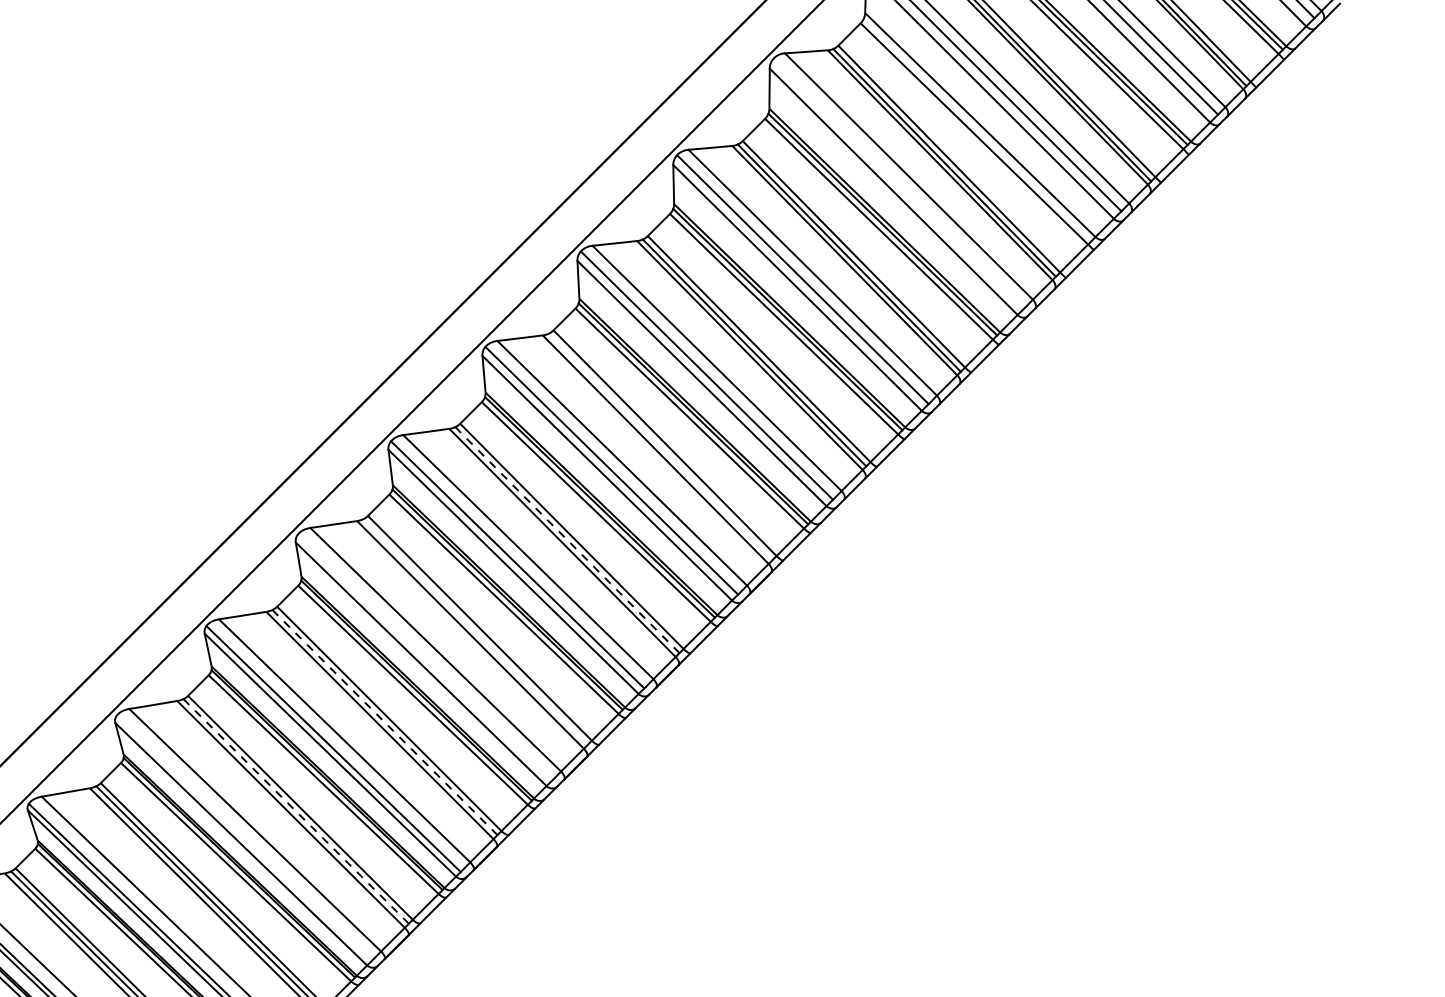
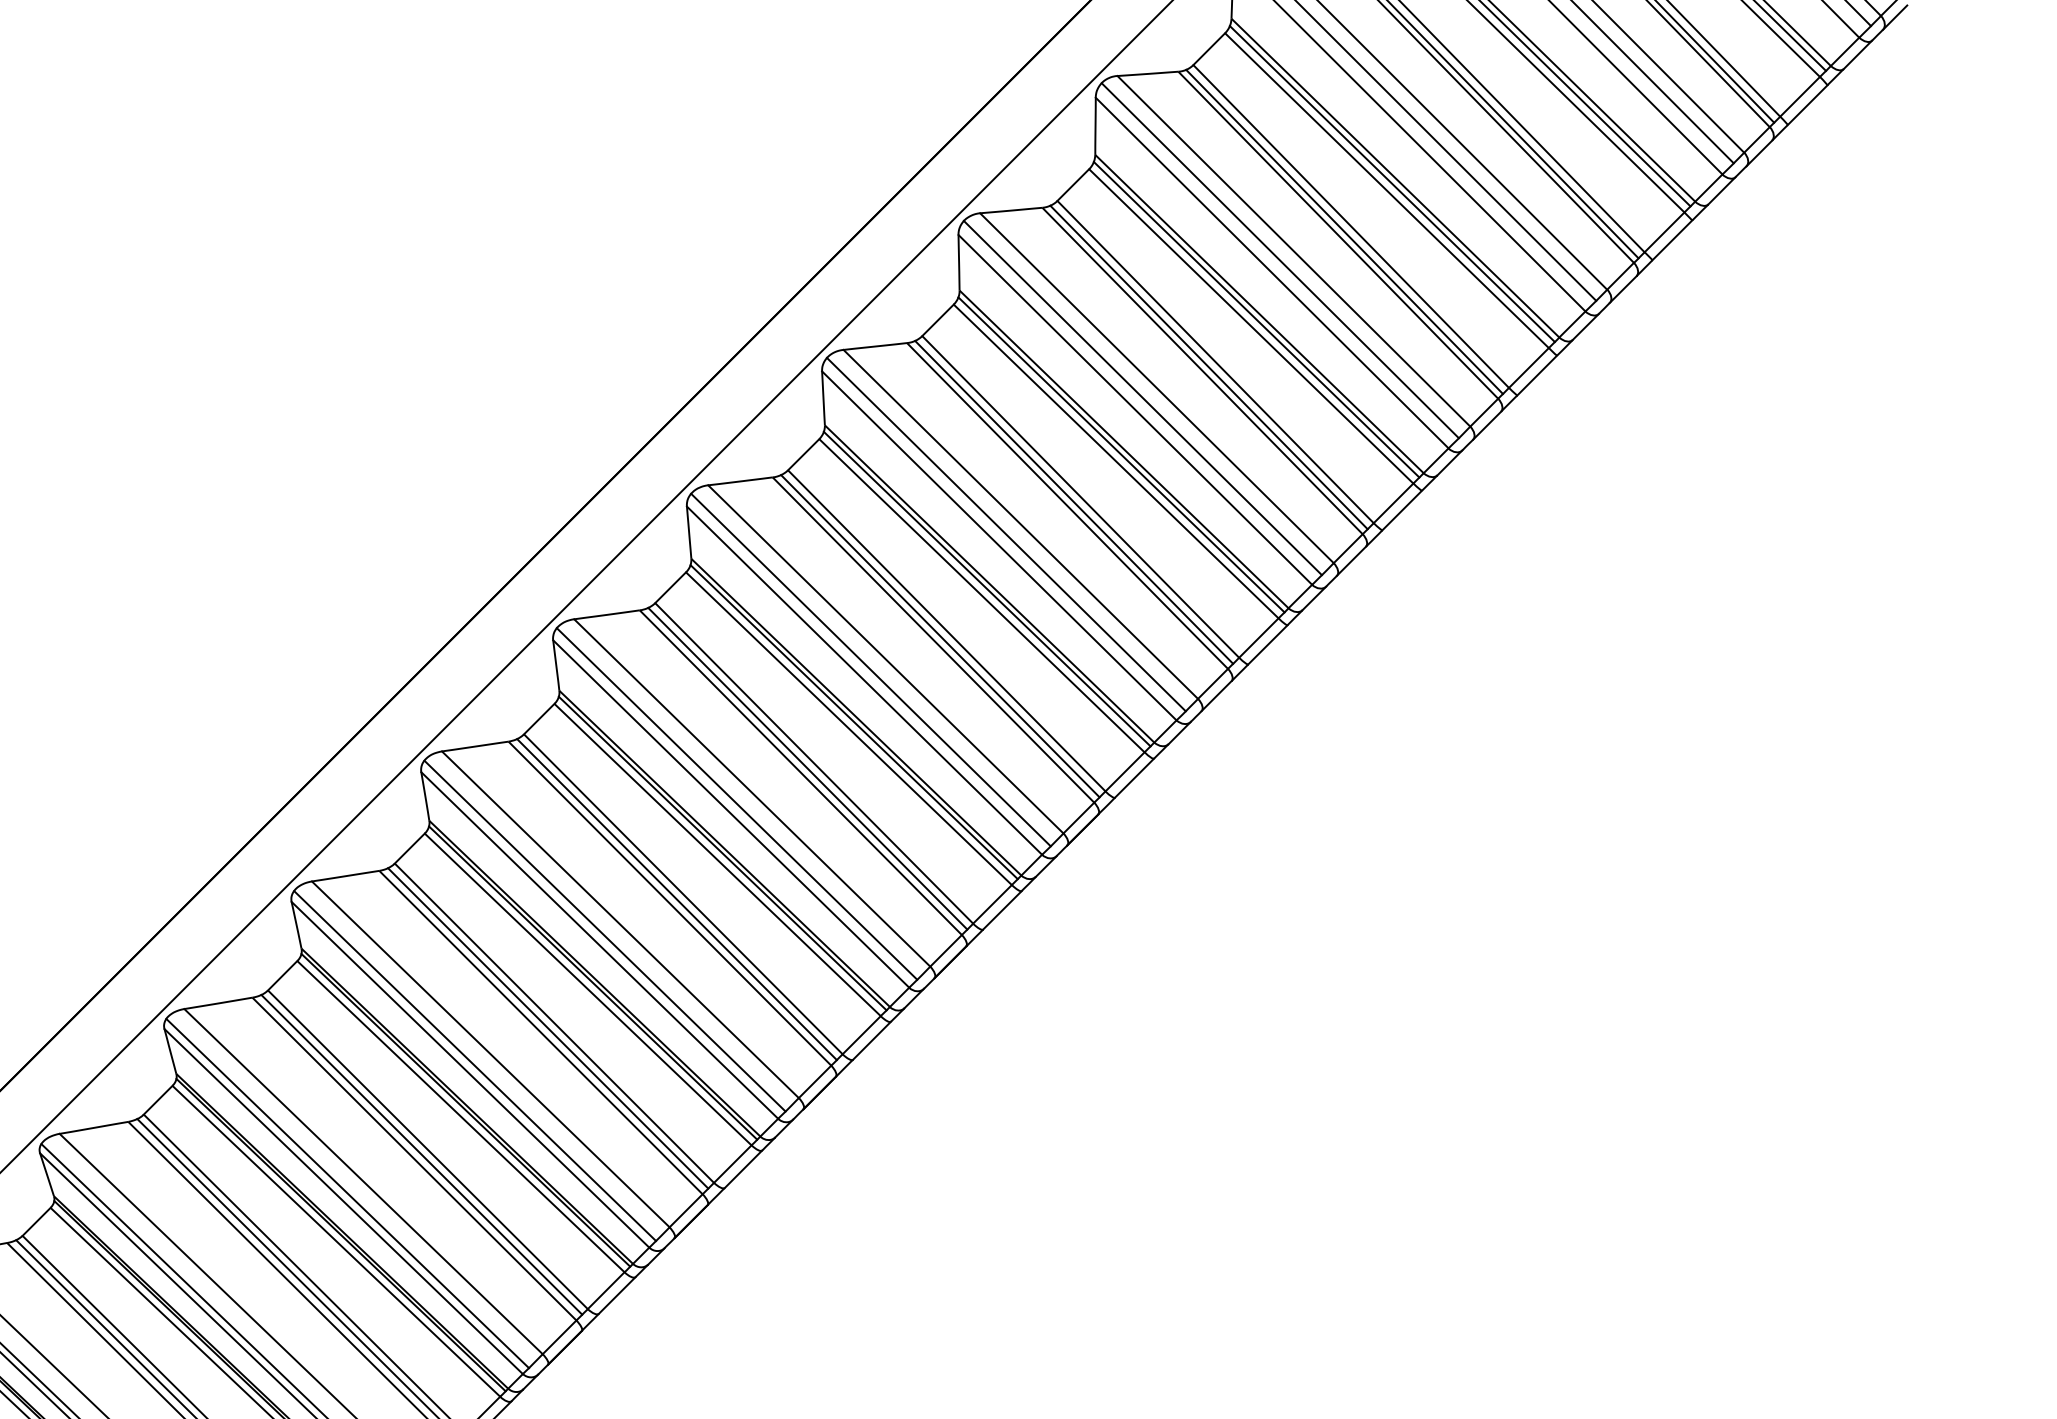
line: (977, 129) -> (1391, 184), added
line: (898, 182) -> (1279, 260), added
line: (660, 447) -> (940, 636), added
line: (567, 539) -> (807, 768), dashed -> solid
line: (475, 632) -> (676, 899), added
line: (424, 657) -> (604, 935), added
line: (385, 722) -> (548, 1028), dashed -> solid
line: (296, 811) -> (422, 1155), dashed -> solid
line: (243, 838) -> (347, 1193), added

